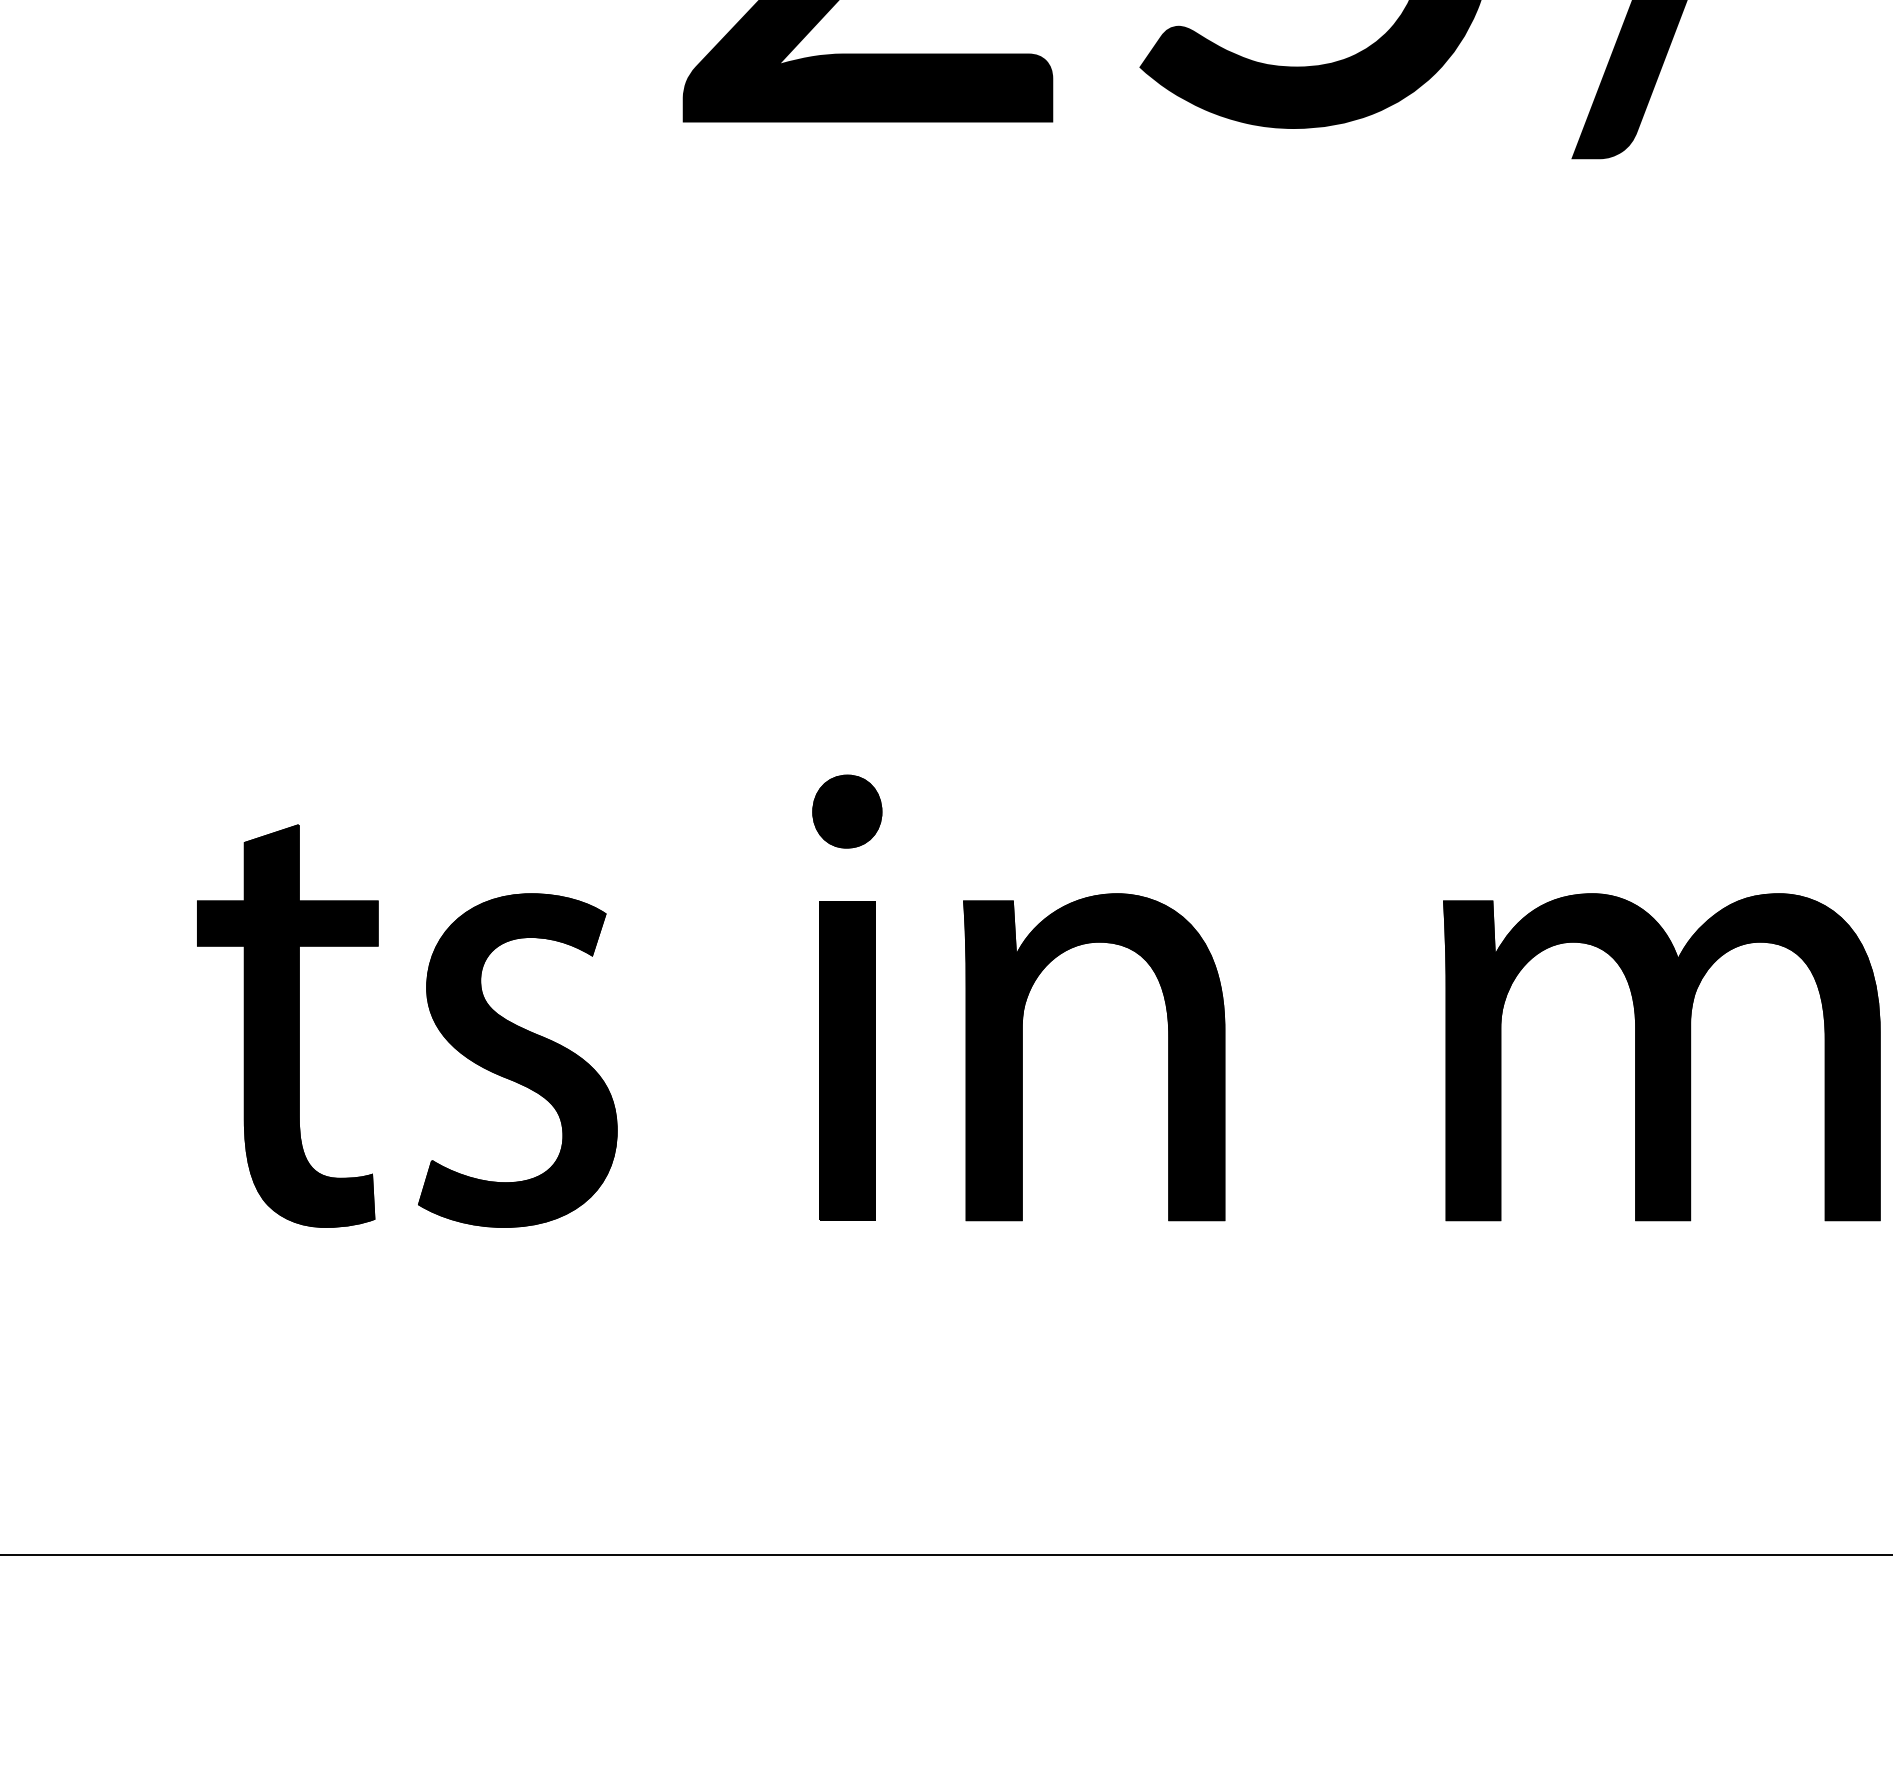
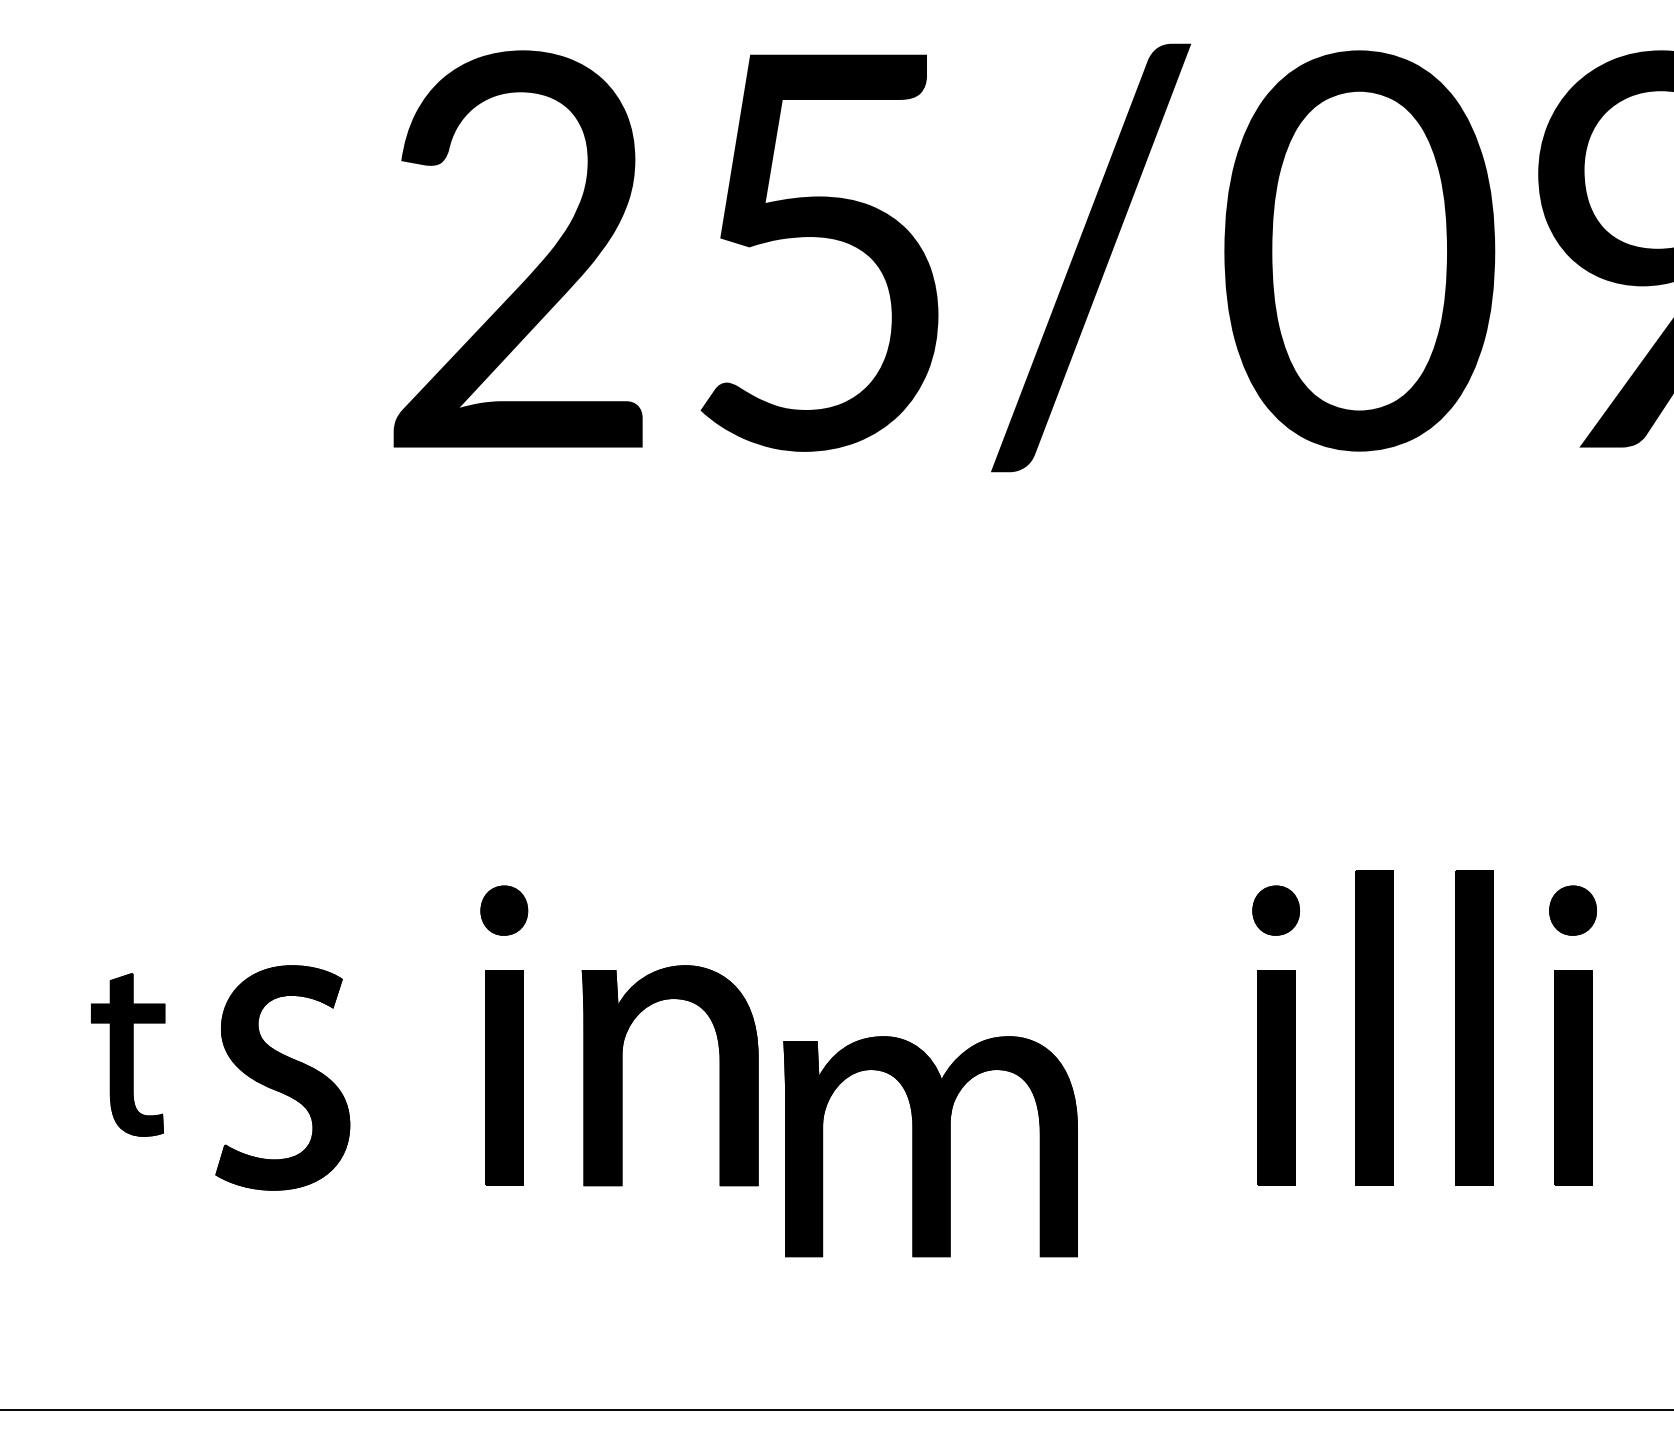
part: (286, 1025) -> (127, 1054), size x0.6
part: (1661, 1056) -> (930, 1146), moved

